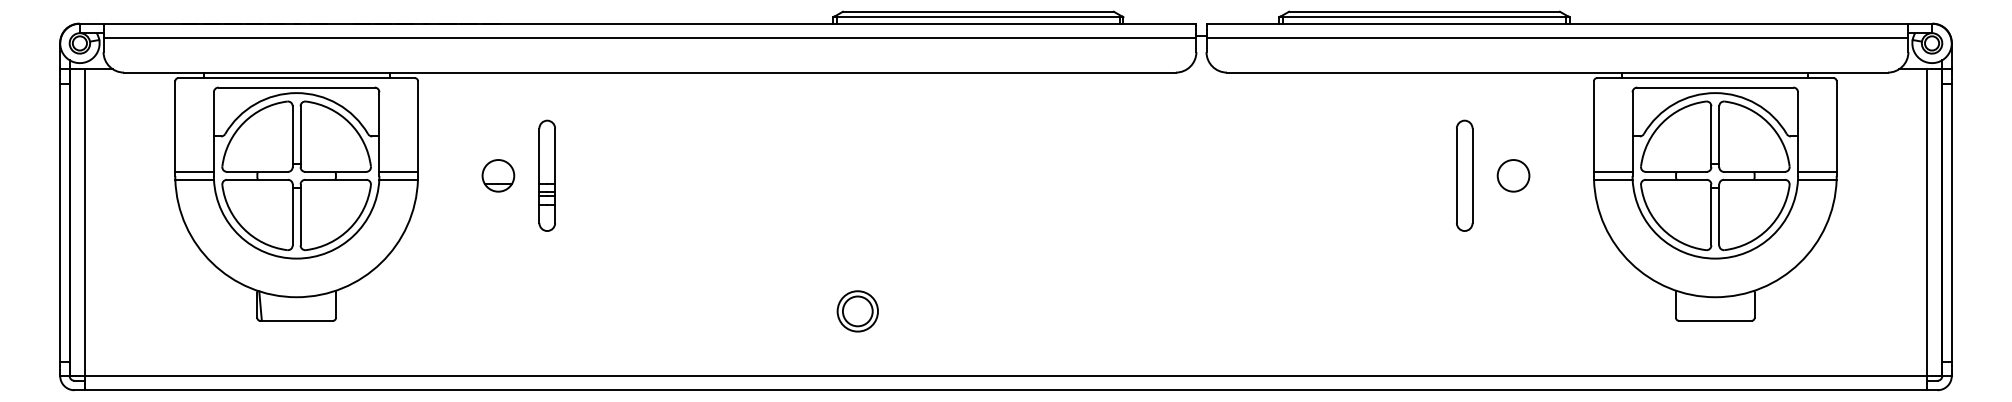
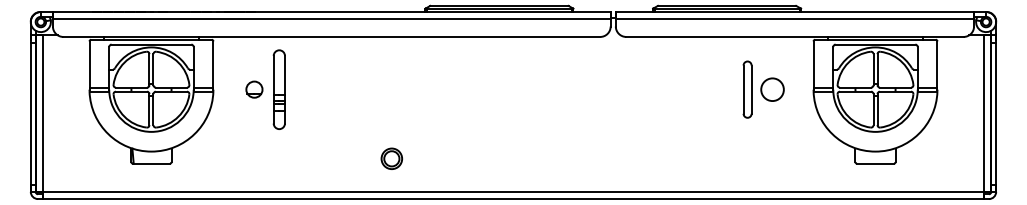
part: (547, 175) -> (279, 89), size x1.4
circle: (1513, 175) -> (772, 89), size x1.4
part: (857, 310) -> (391, 158), moved

